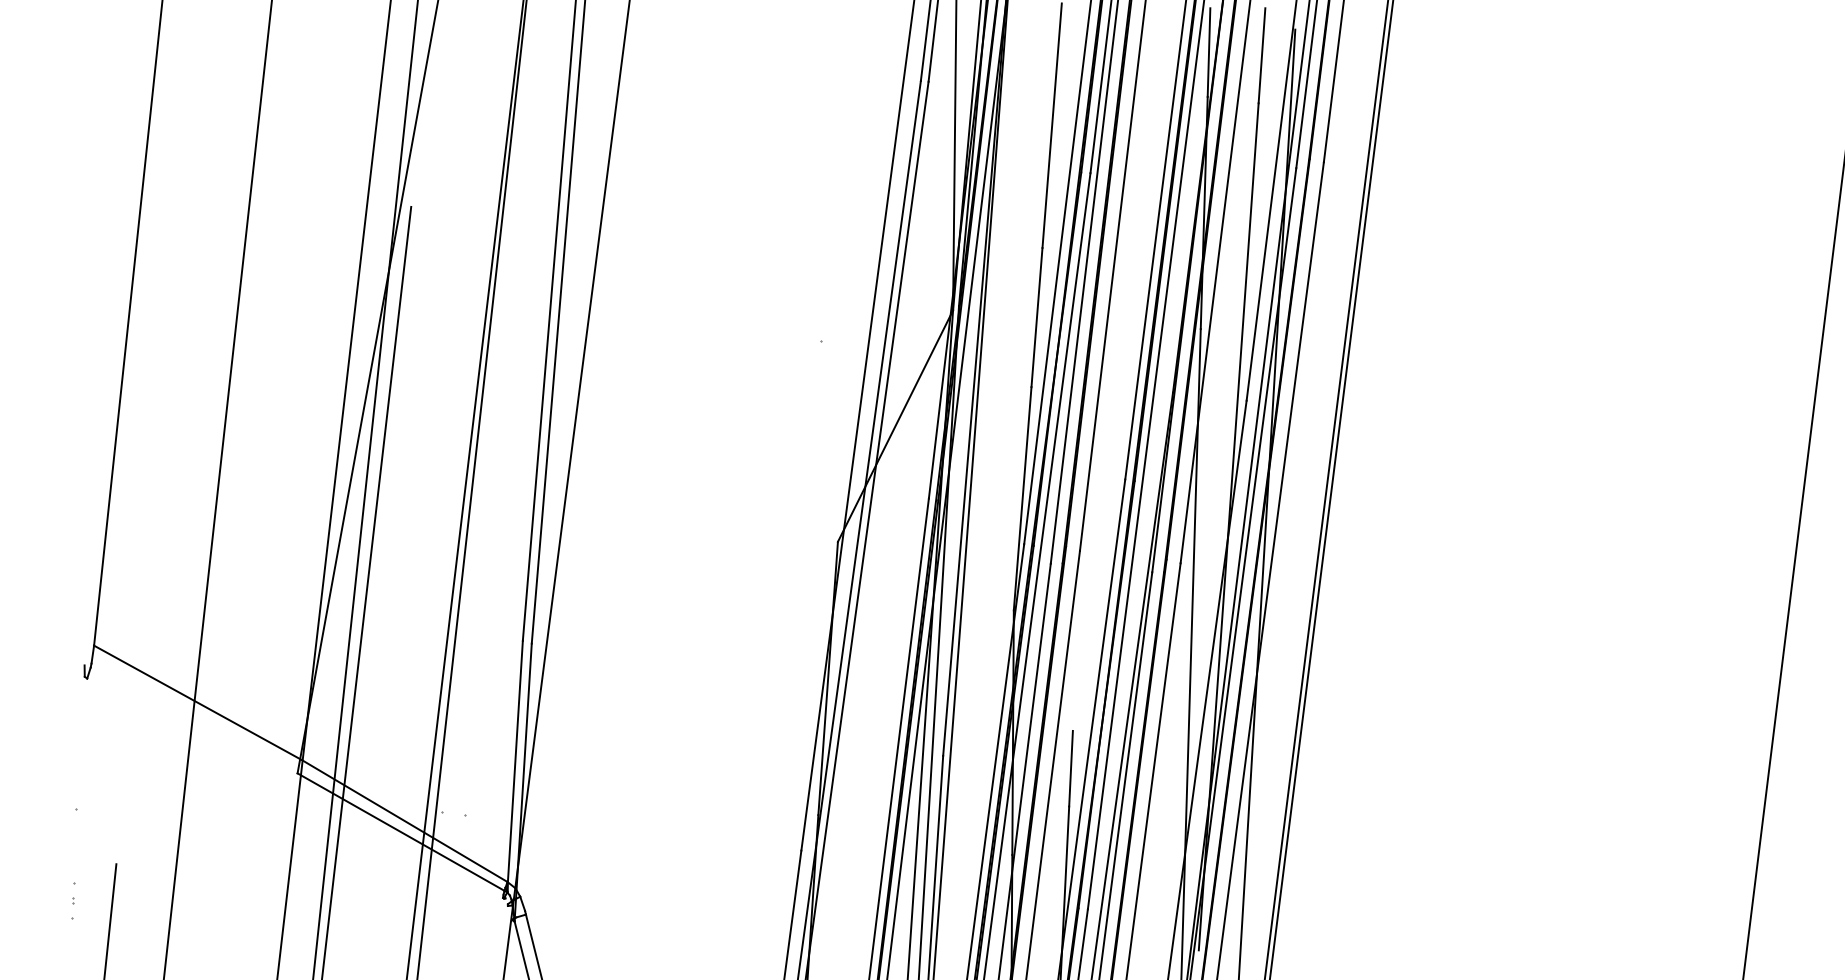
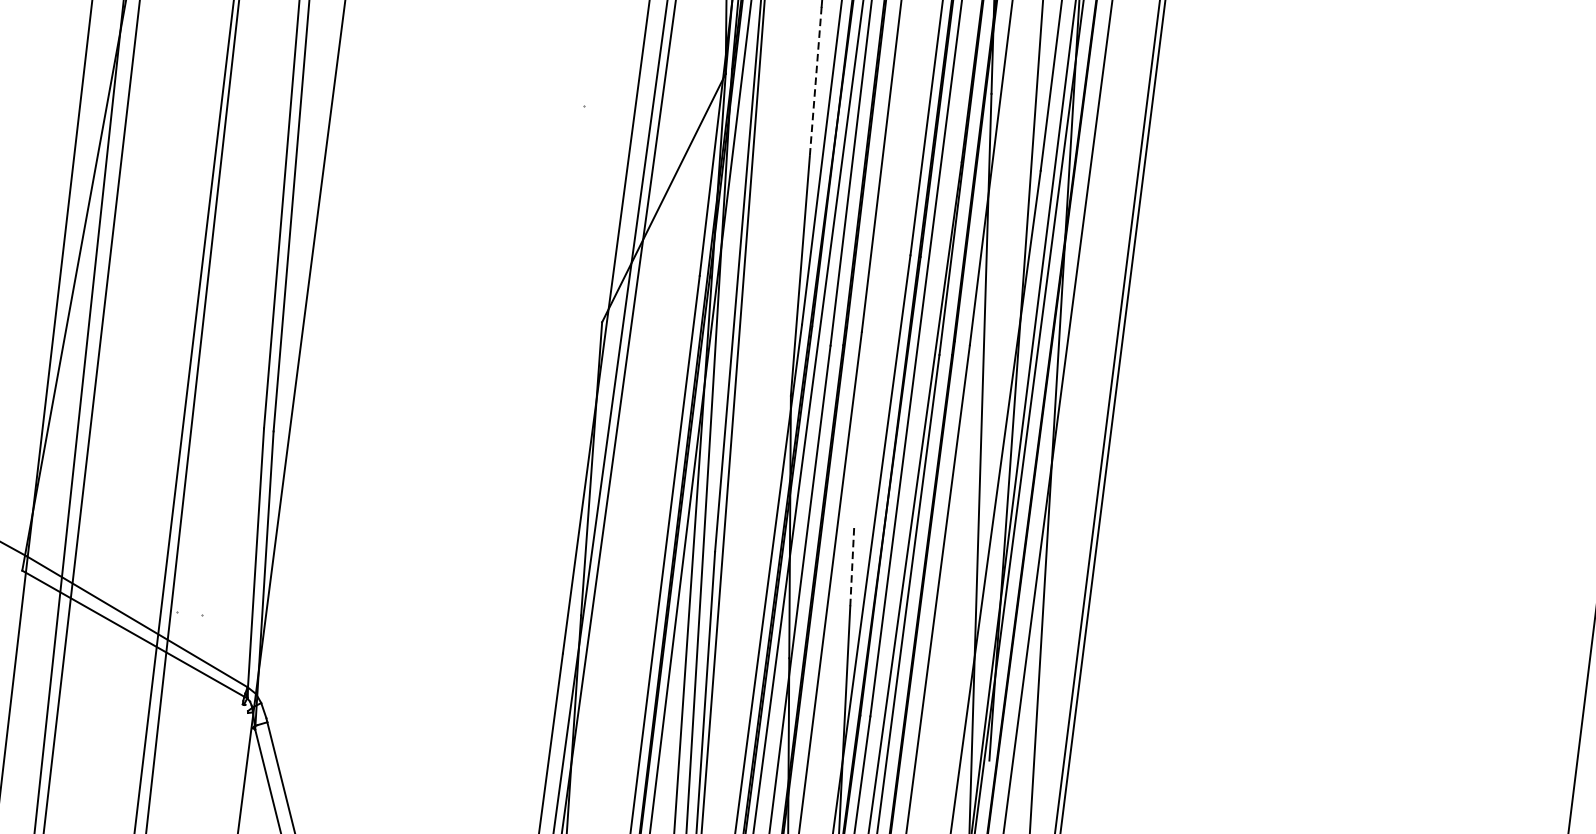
line: (1036, 317) -> (815, 81), solid -> dashed
line: (1071, 768) -> (852, 565), solid -> dashed

